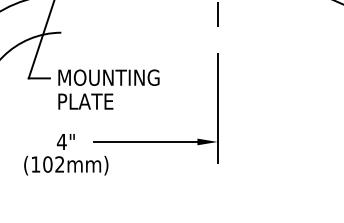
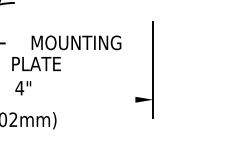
text: (108, 77) -> (76, 42), moved
text: (65, 141) -> (22, 87), moved
line: (145, 141) -> (89, 99), removed

